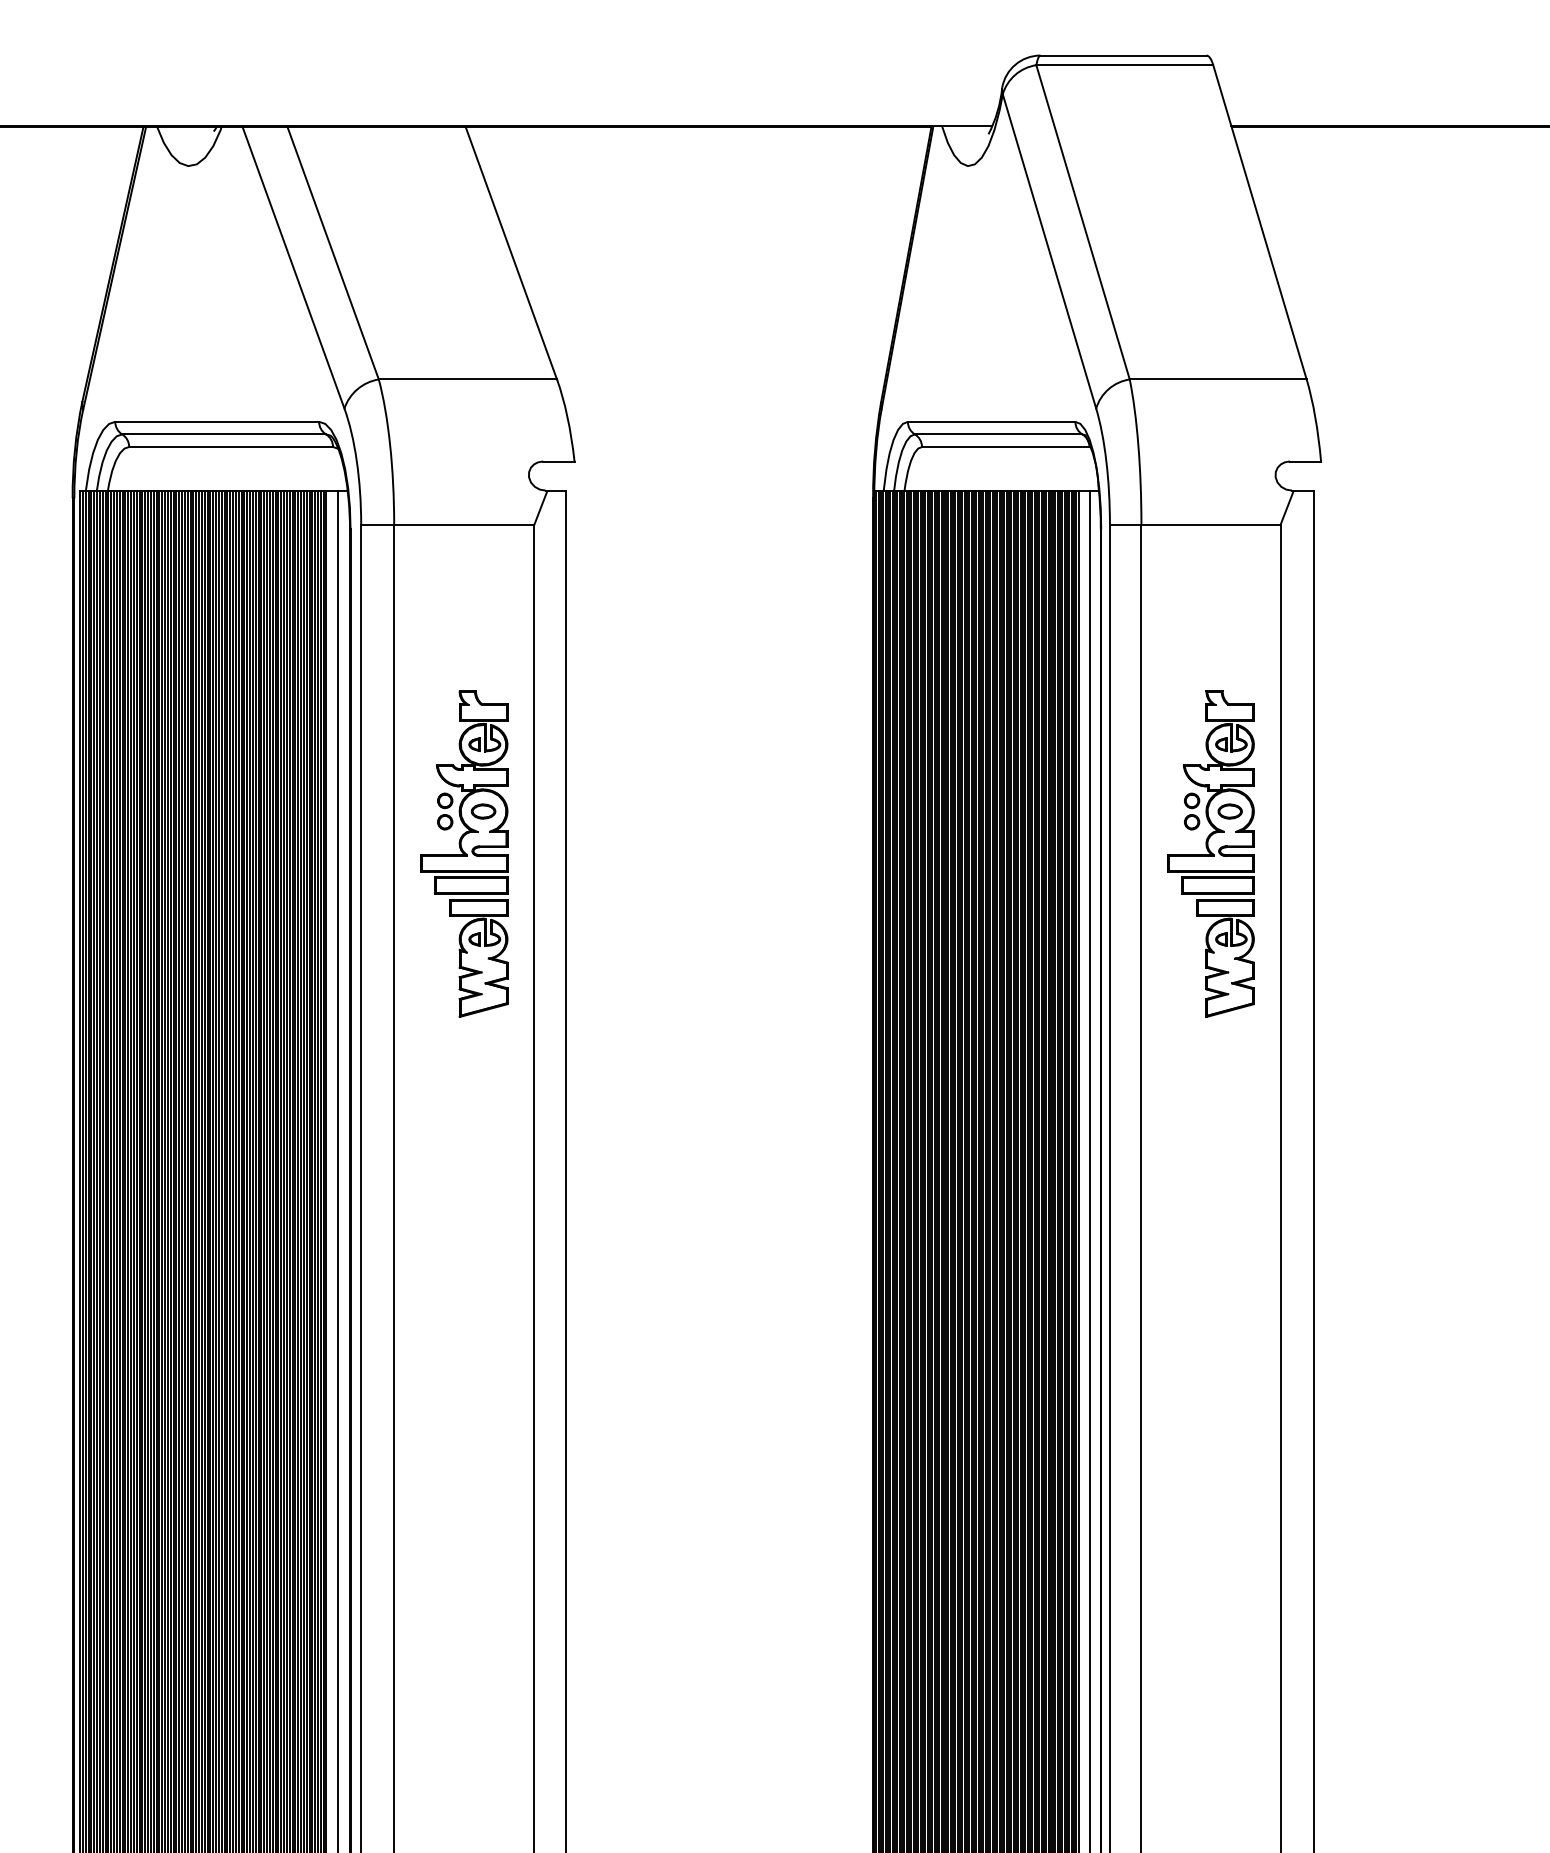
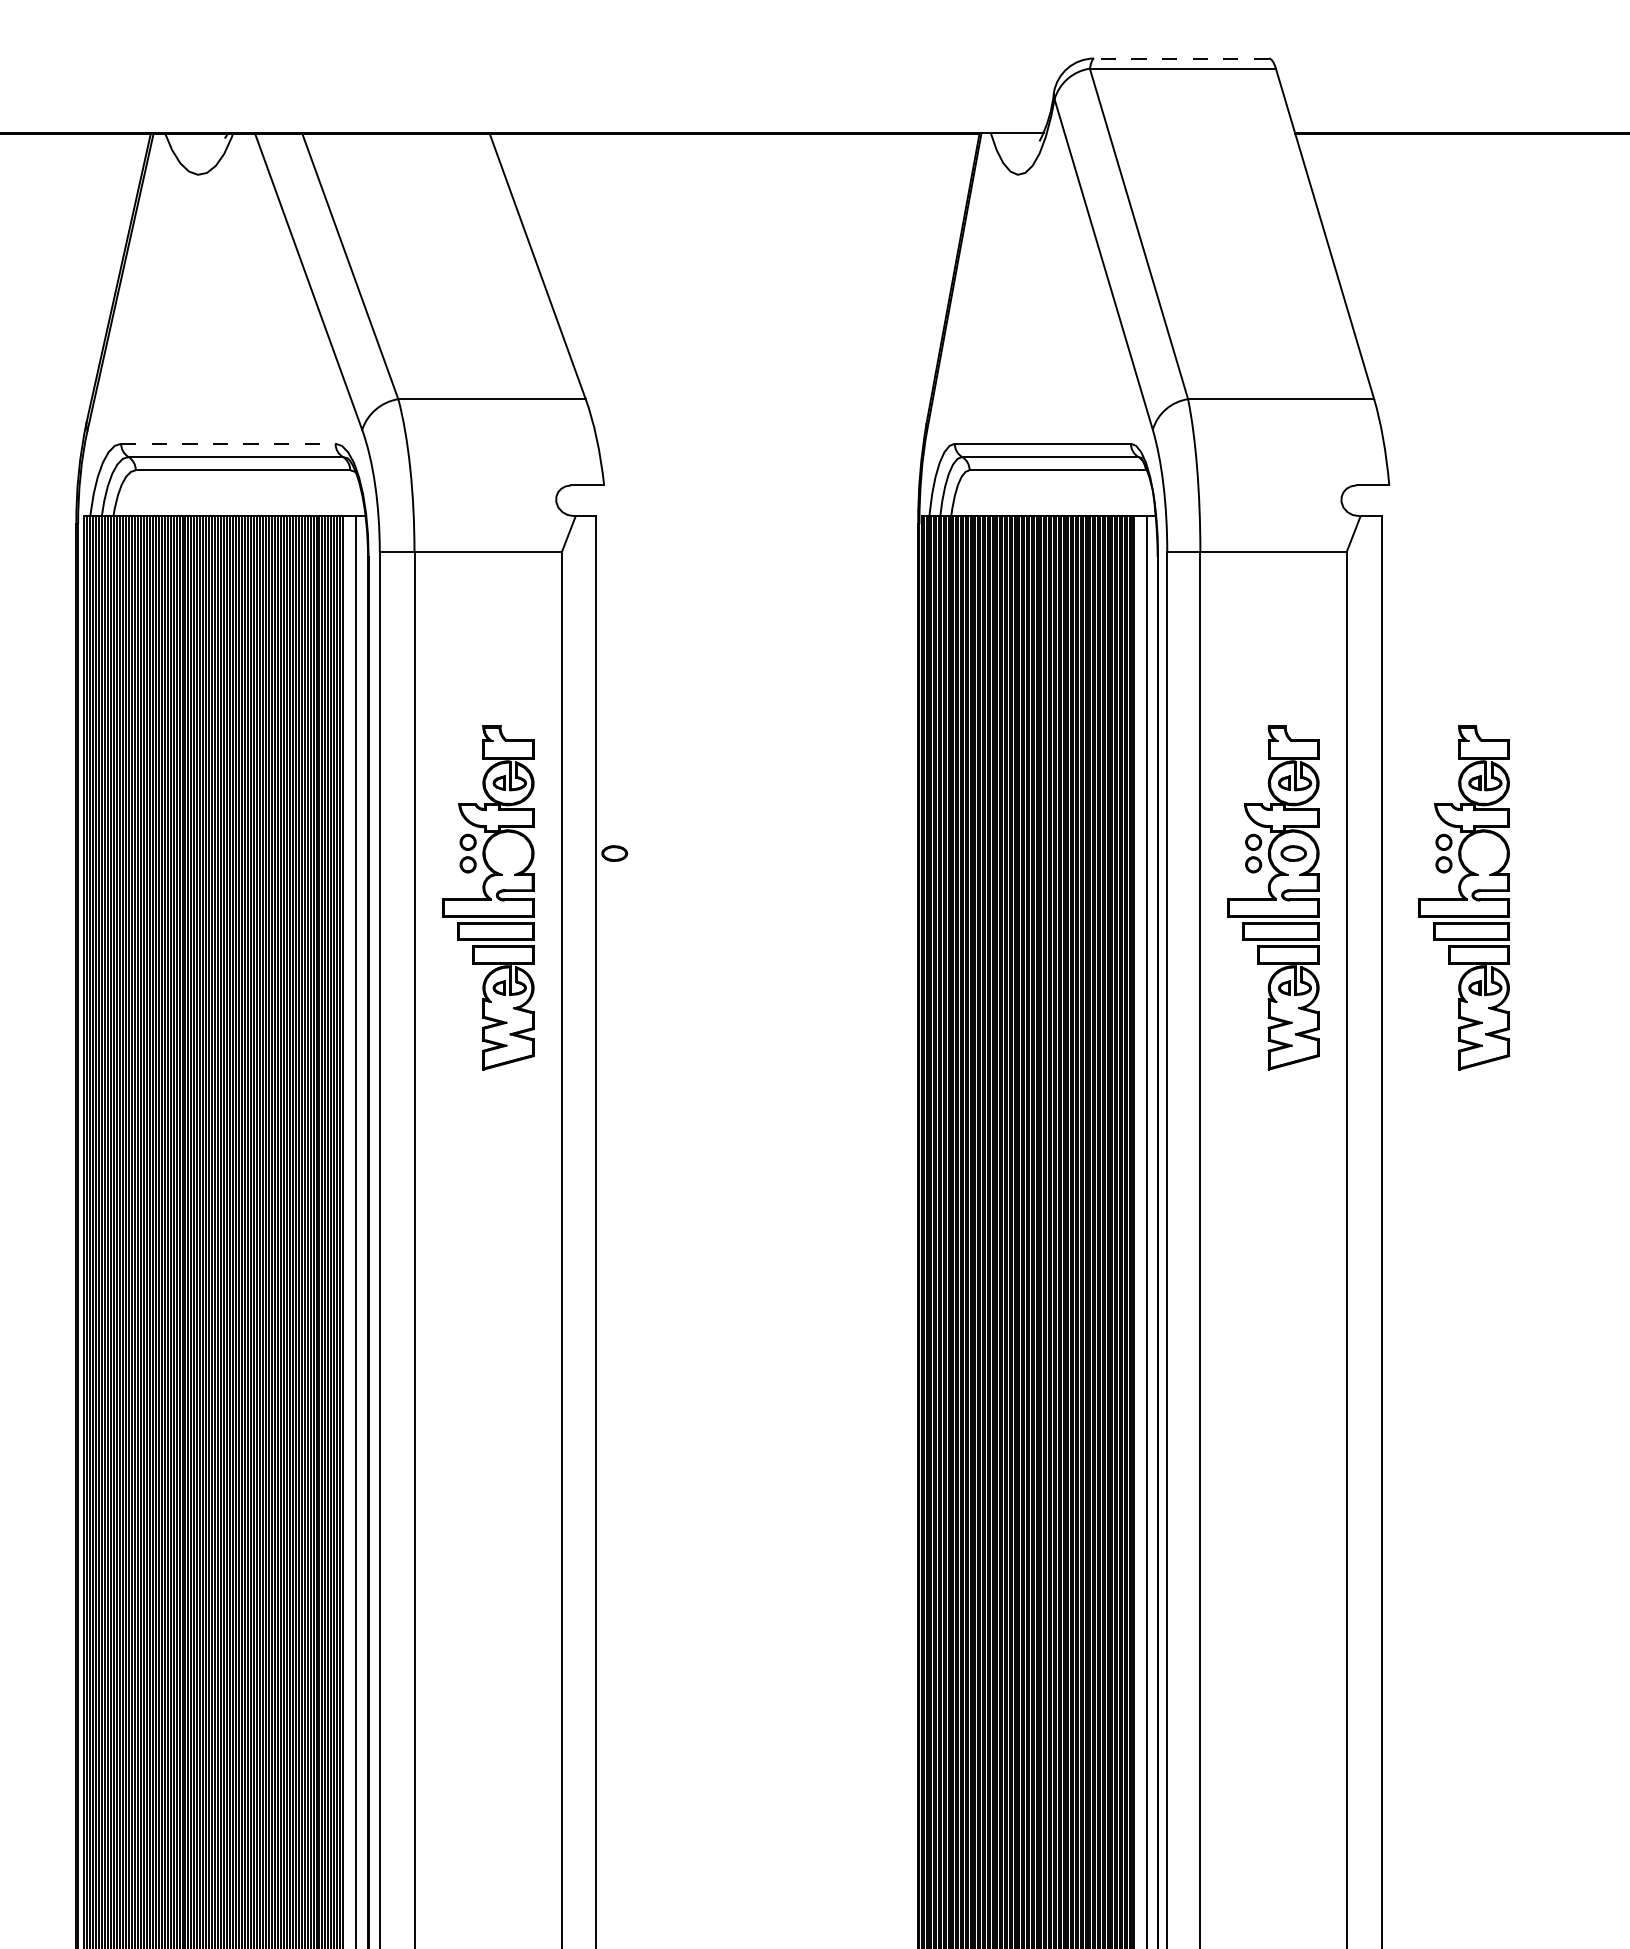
line: (1123, 55) -> (1181, 58), solid -> dashed
line: (217, 421) -> (228, 443), solid -> dashed
part: (483, 811) -> (614, 853), moved
part: (1391, 853) -> (1463, 897), added

